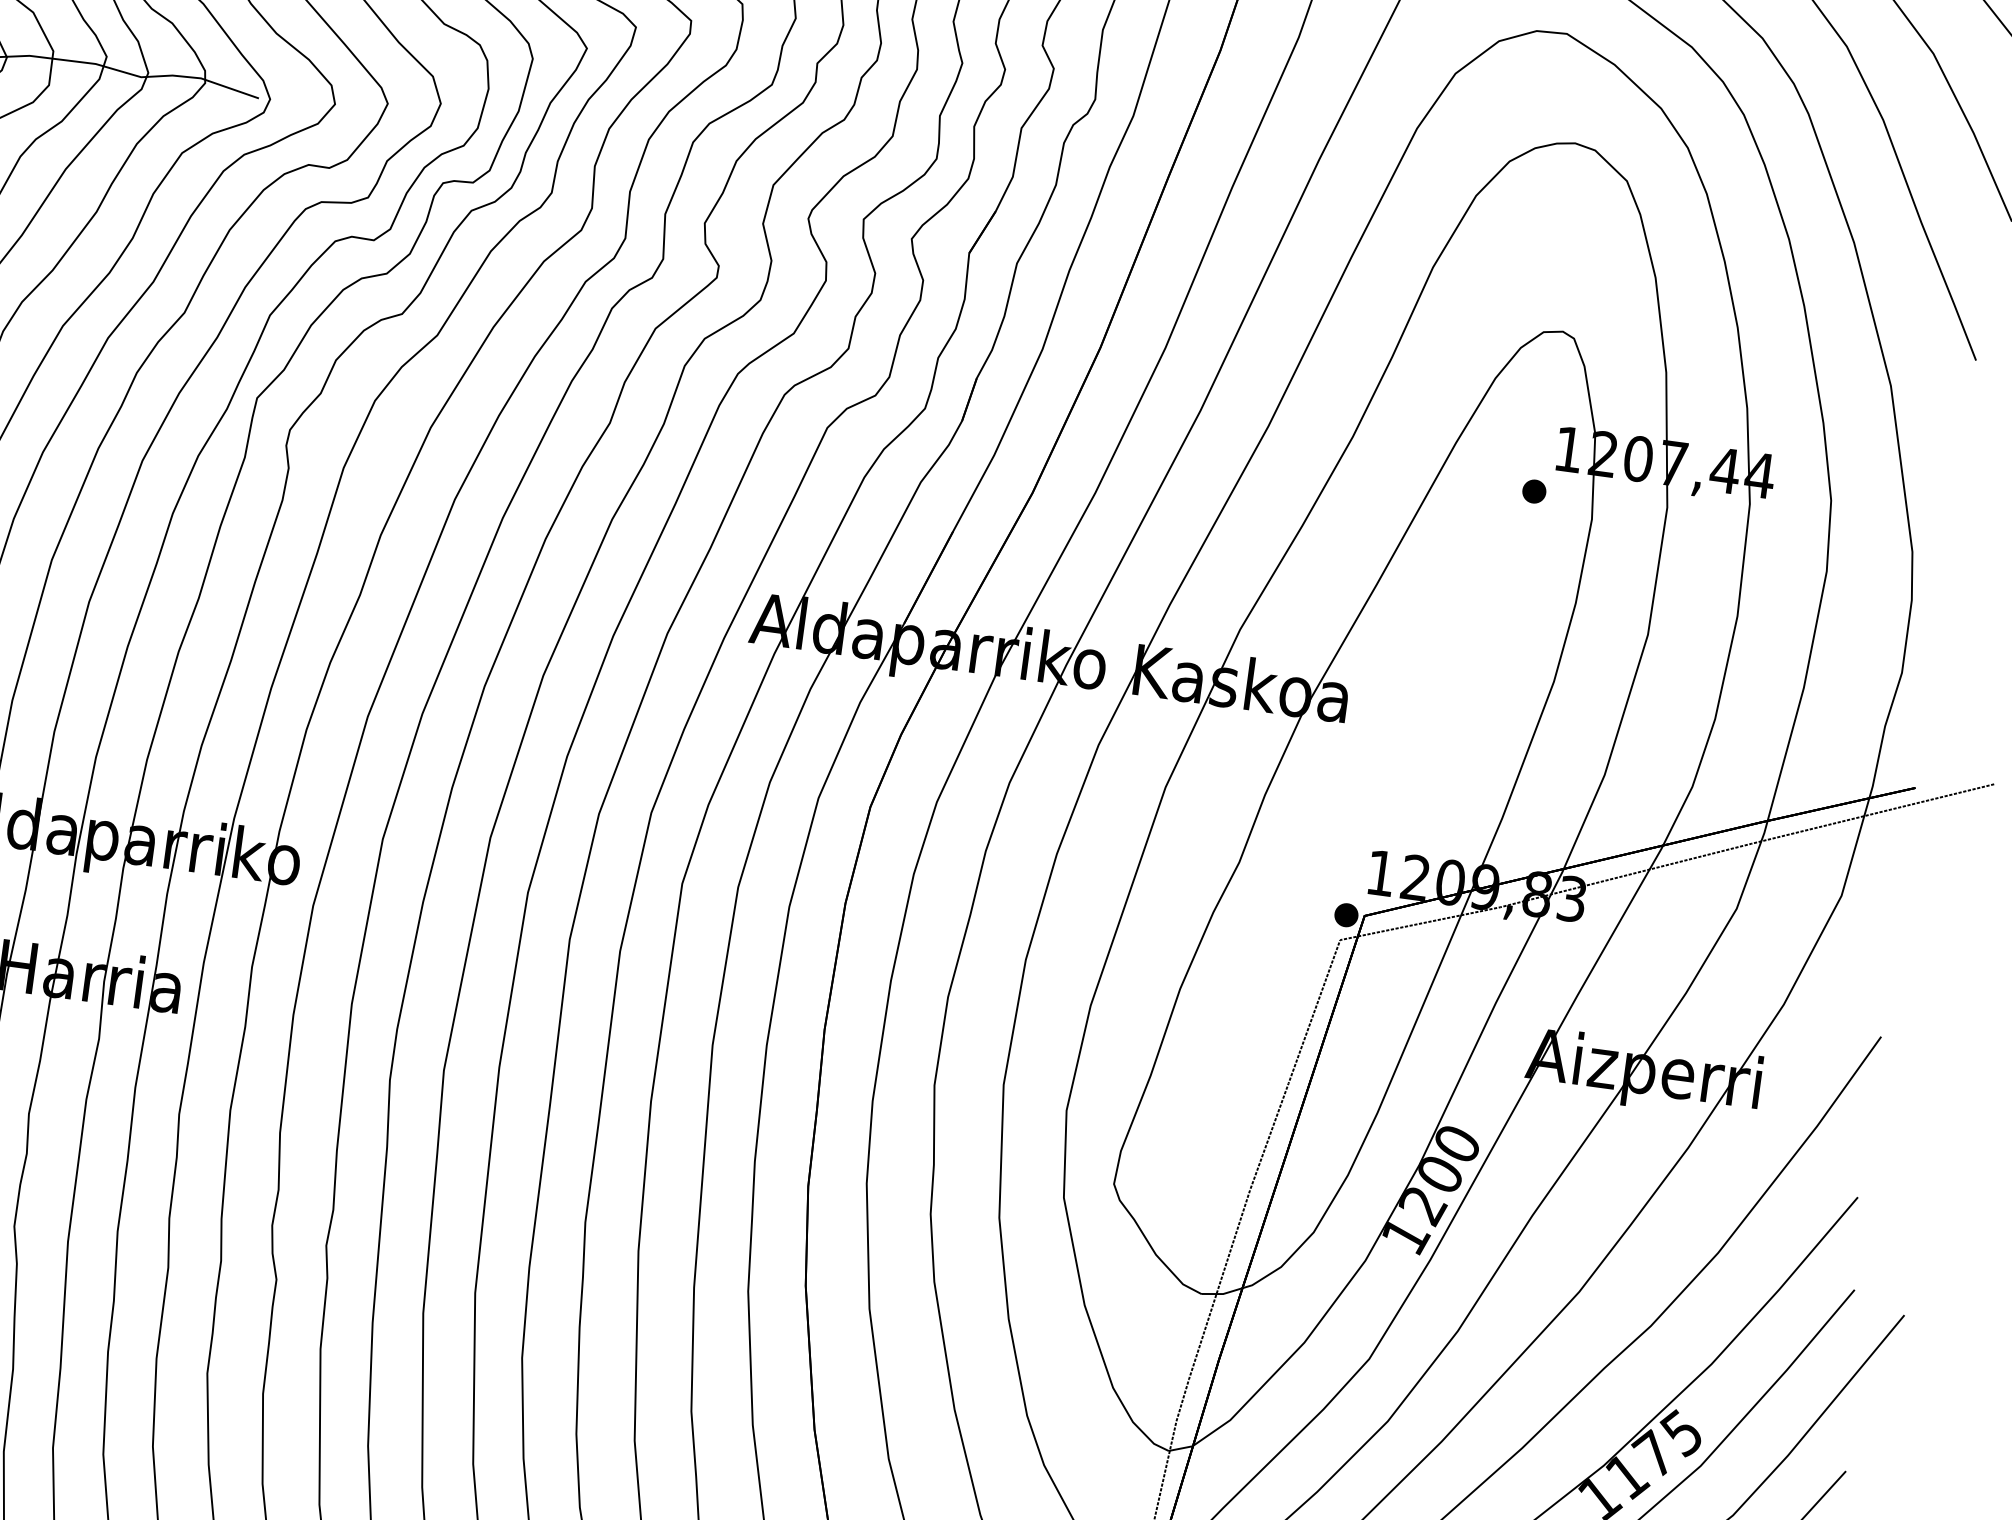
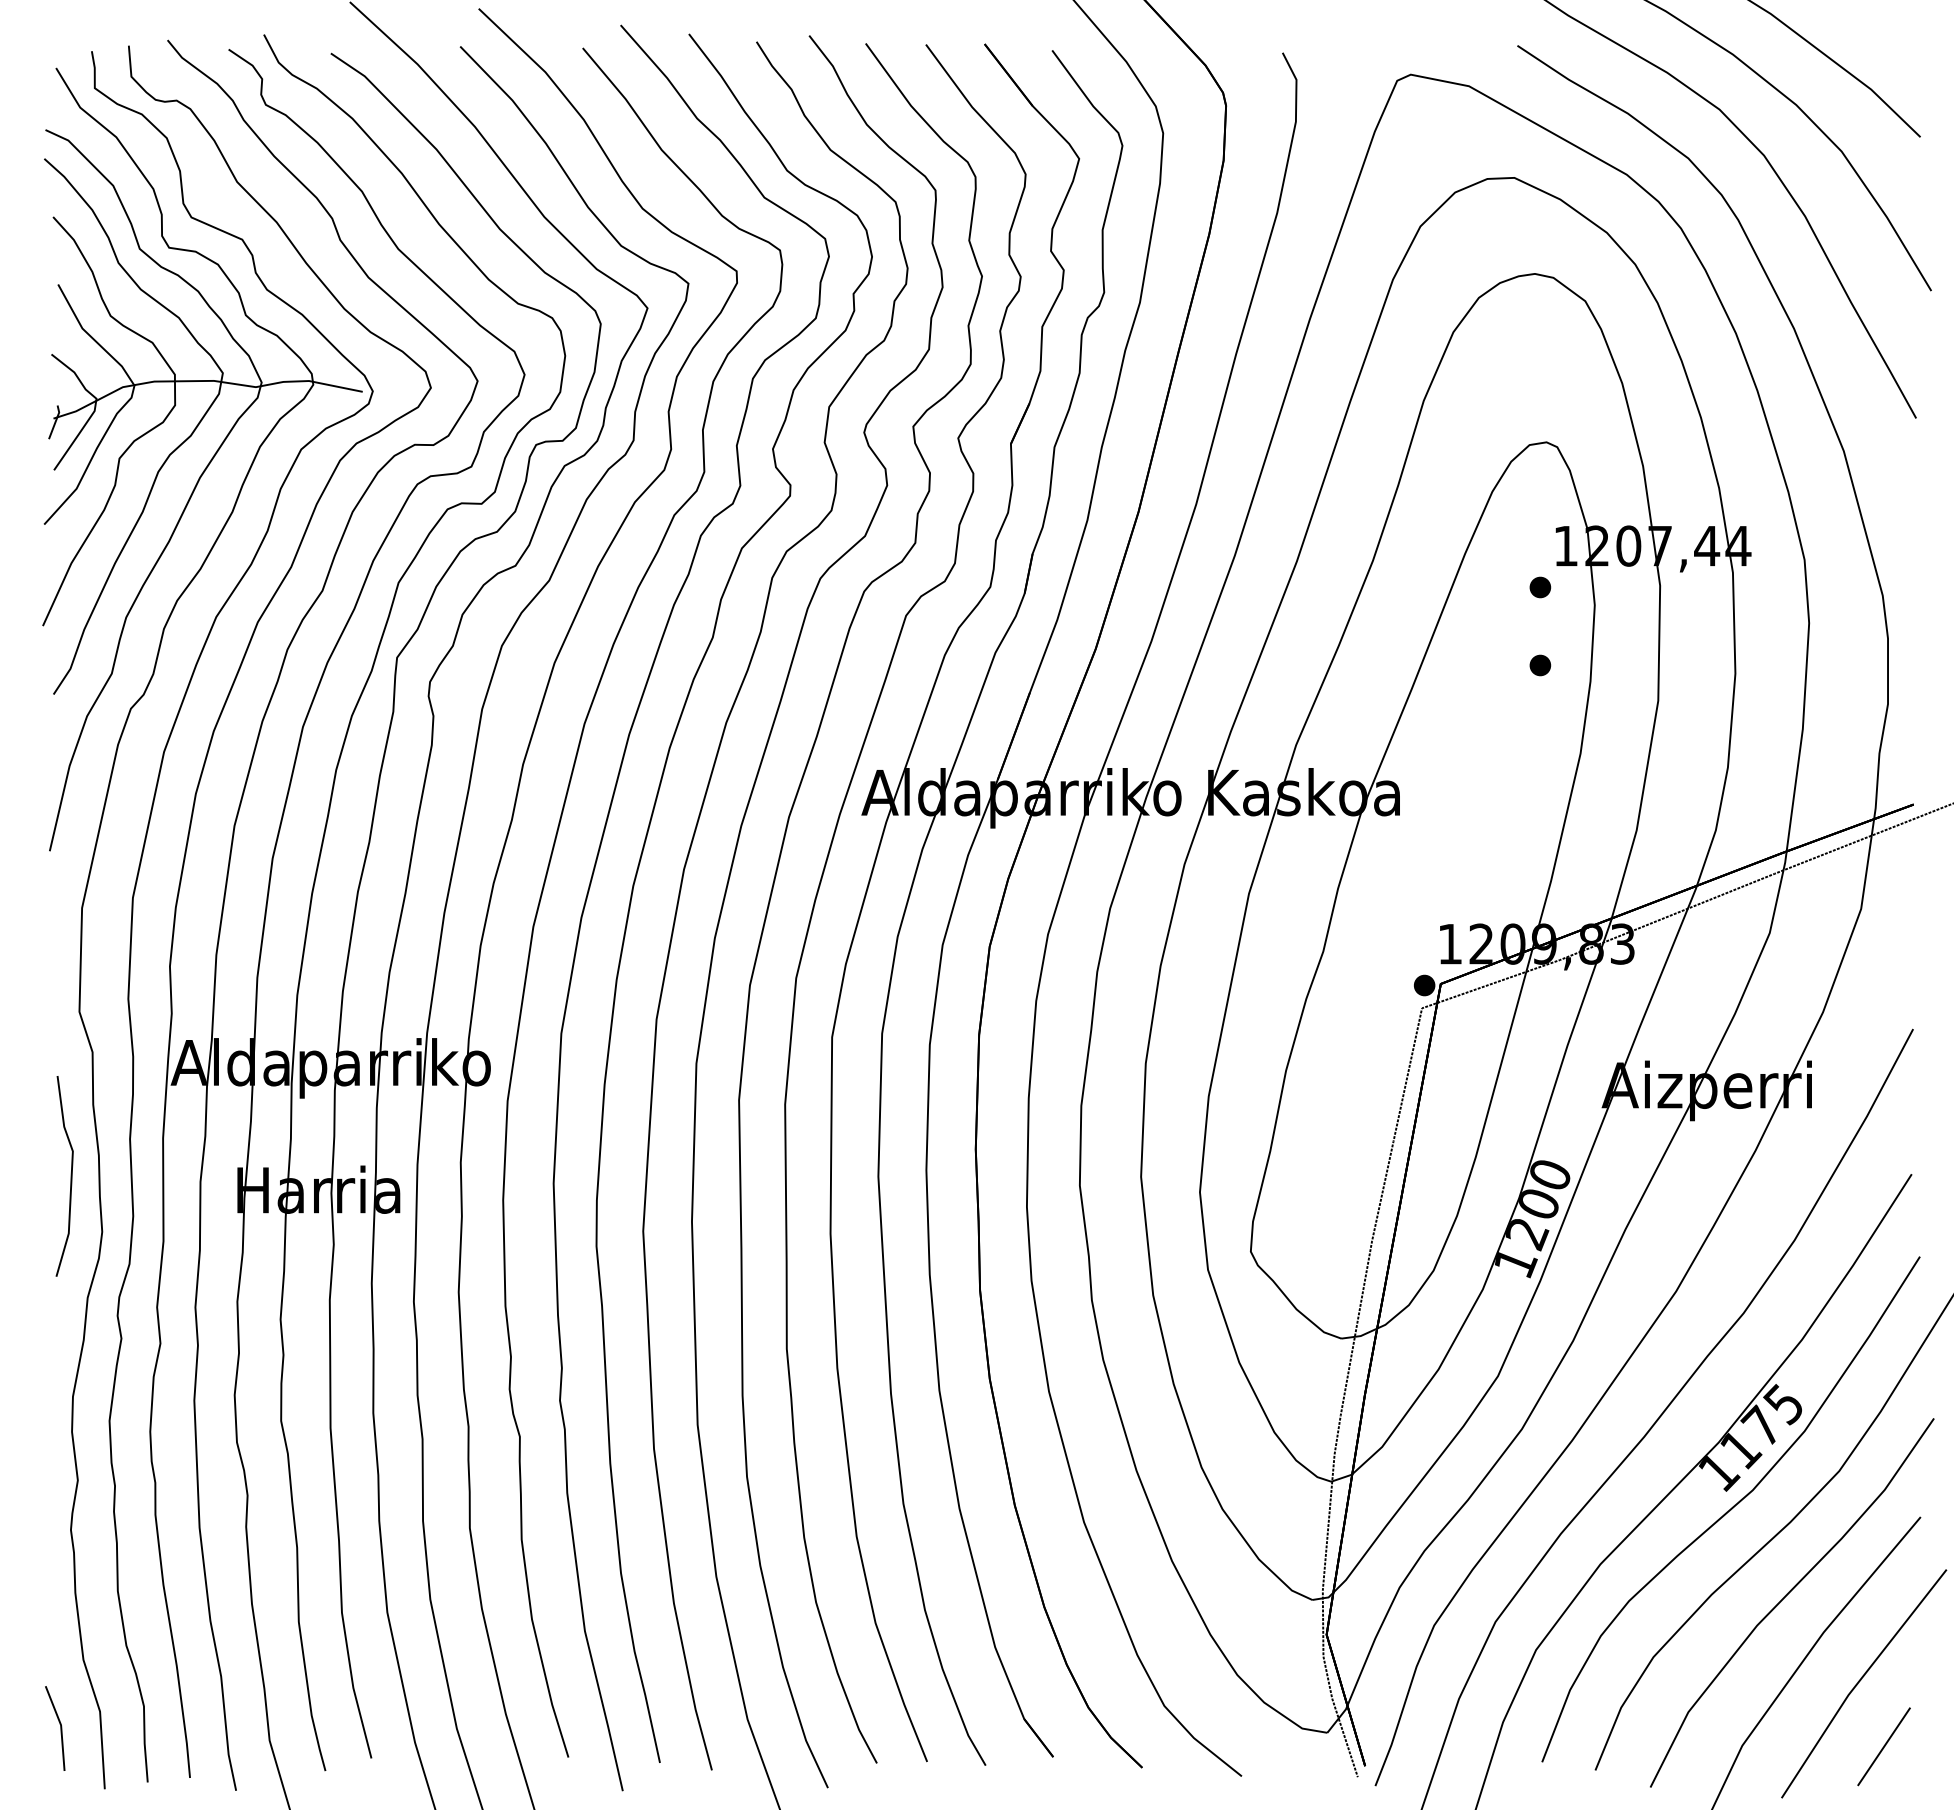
part: (1522, 578) -> (1540, 665), added

